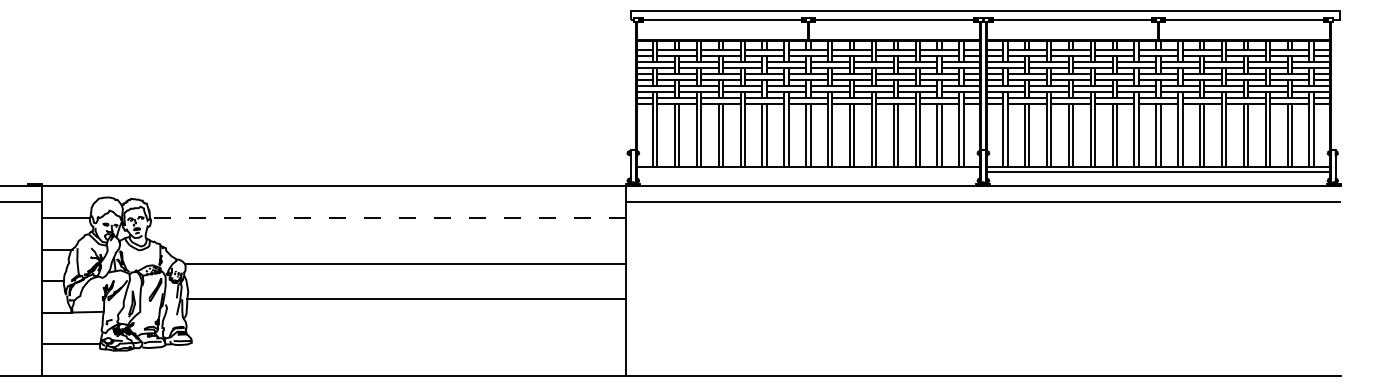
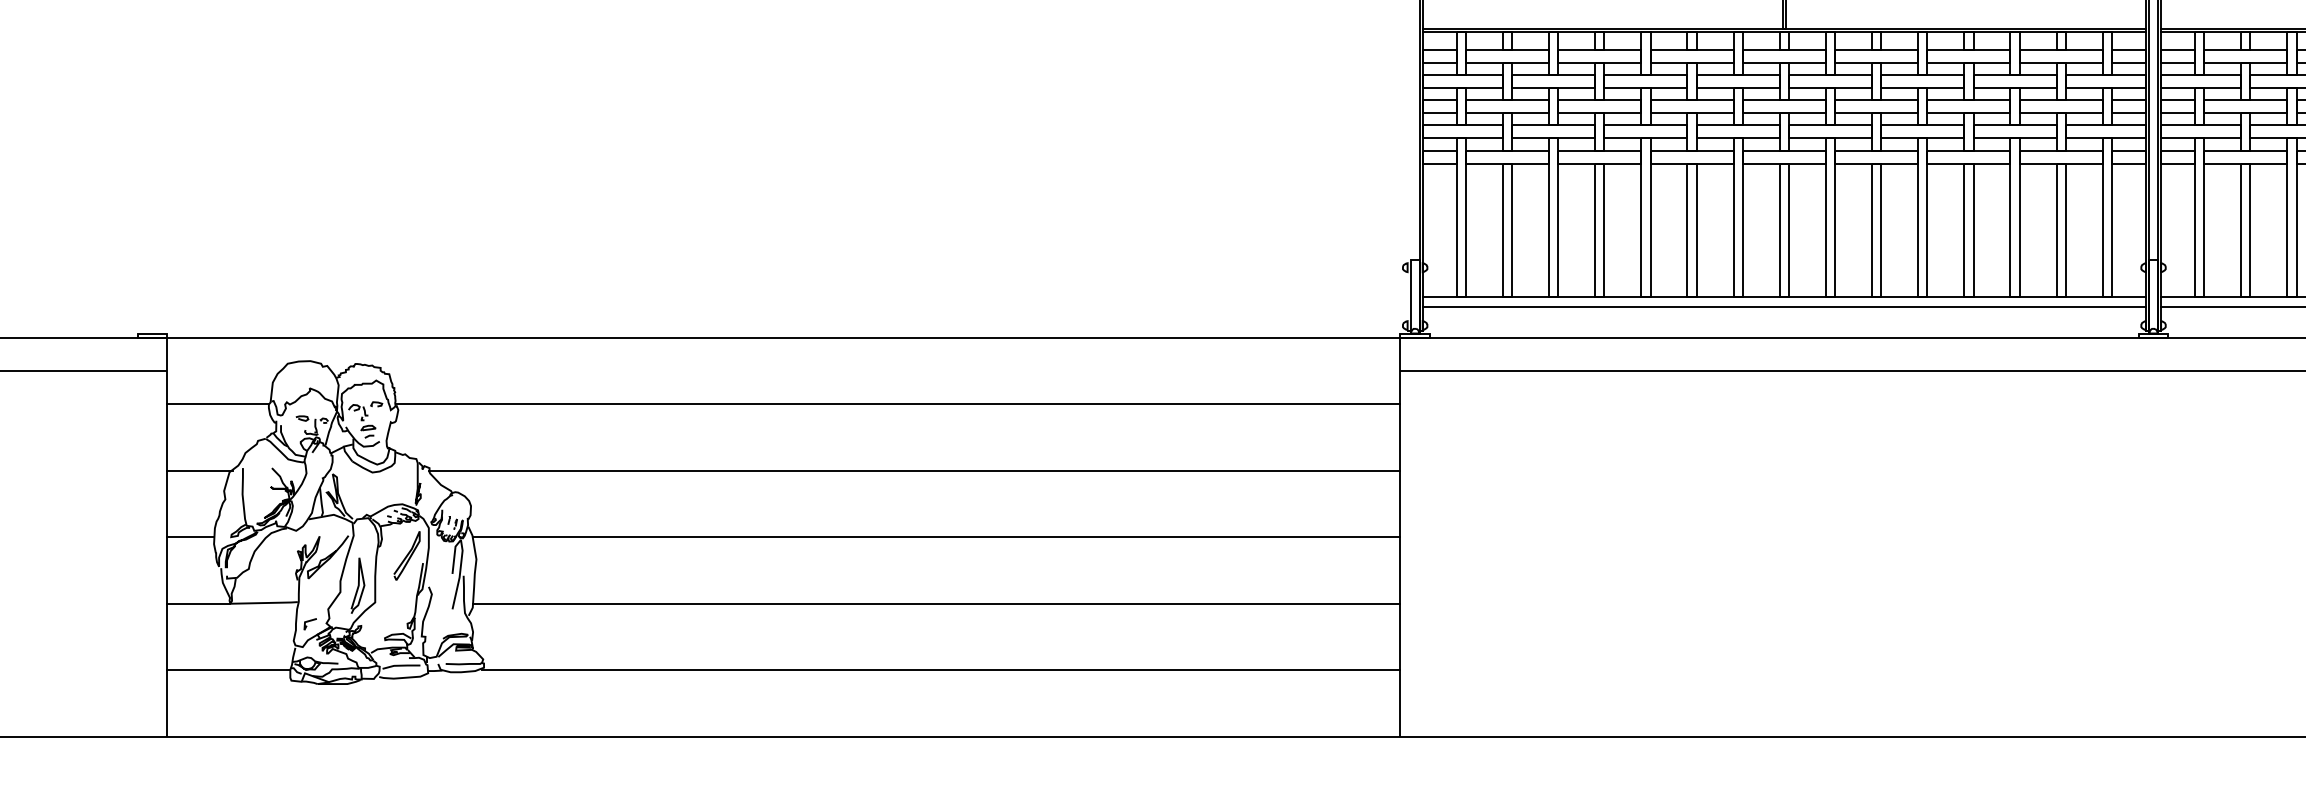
line: (807, 171) -> (1782, 306), added
line: (387, 218) -> (896, 405), dashed -> solid
line: (395, 249) -> (913, 470), added
line: (406, 264) -> (936, 538), moved
line: (406, 298) -> (936, 603), moved
line: (408, 344) -> (940, 671), added

